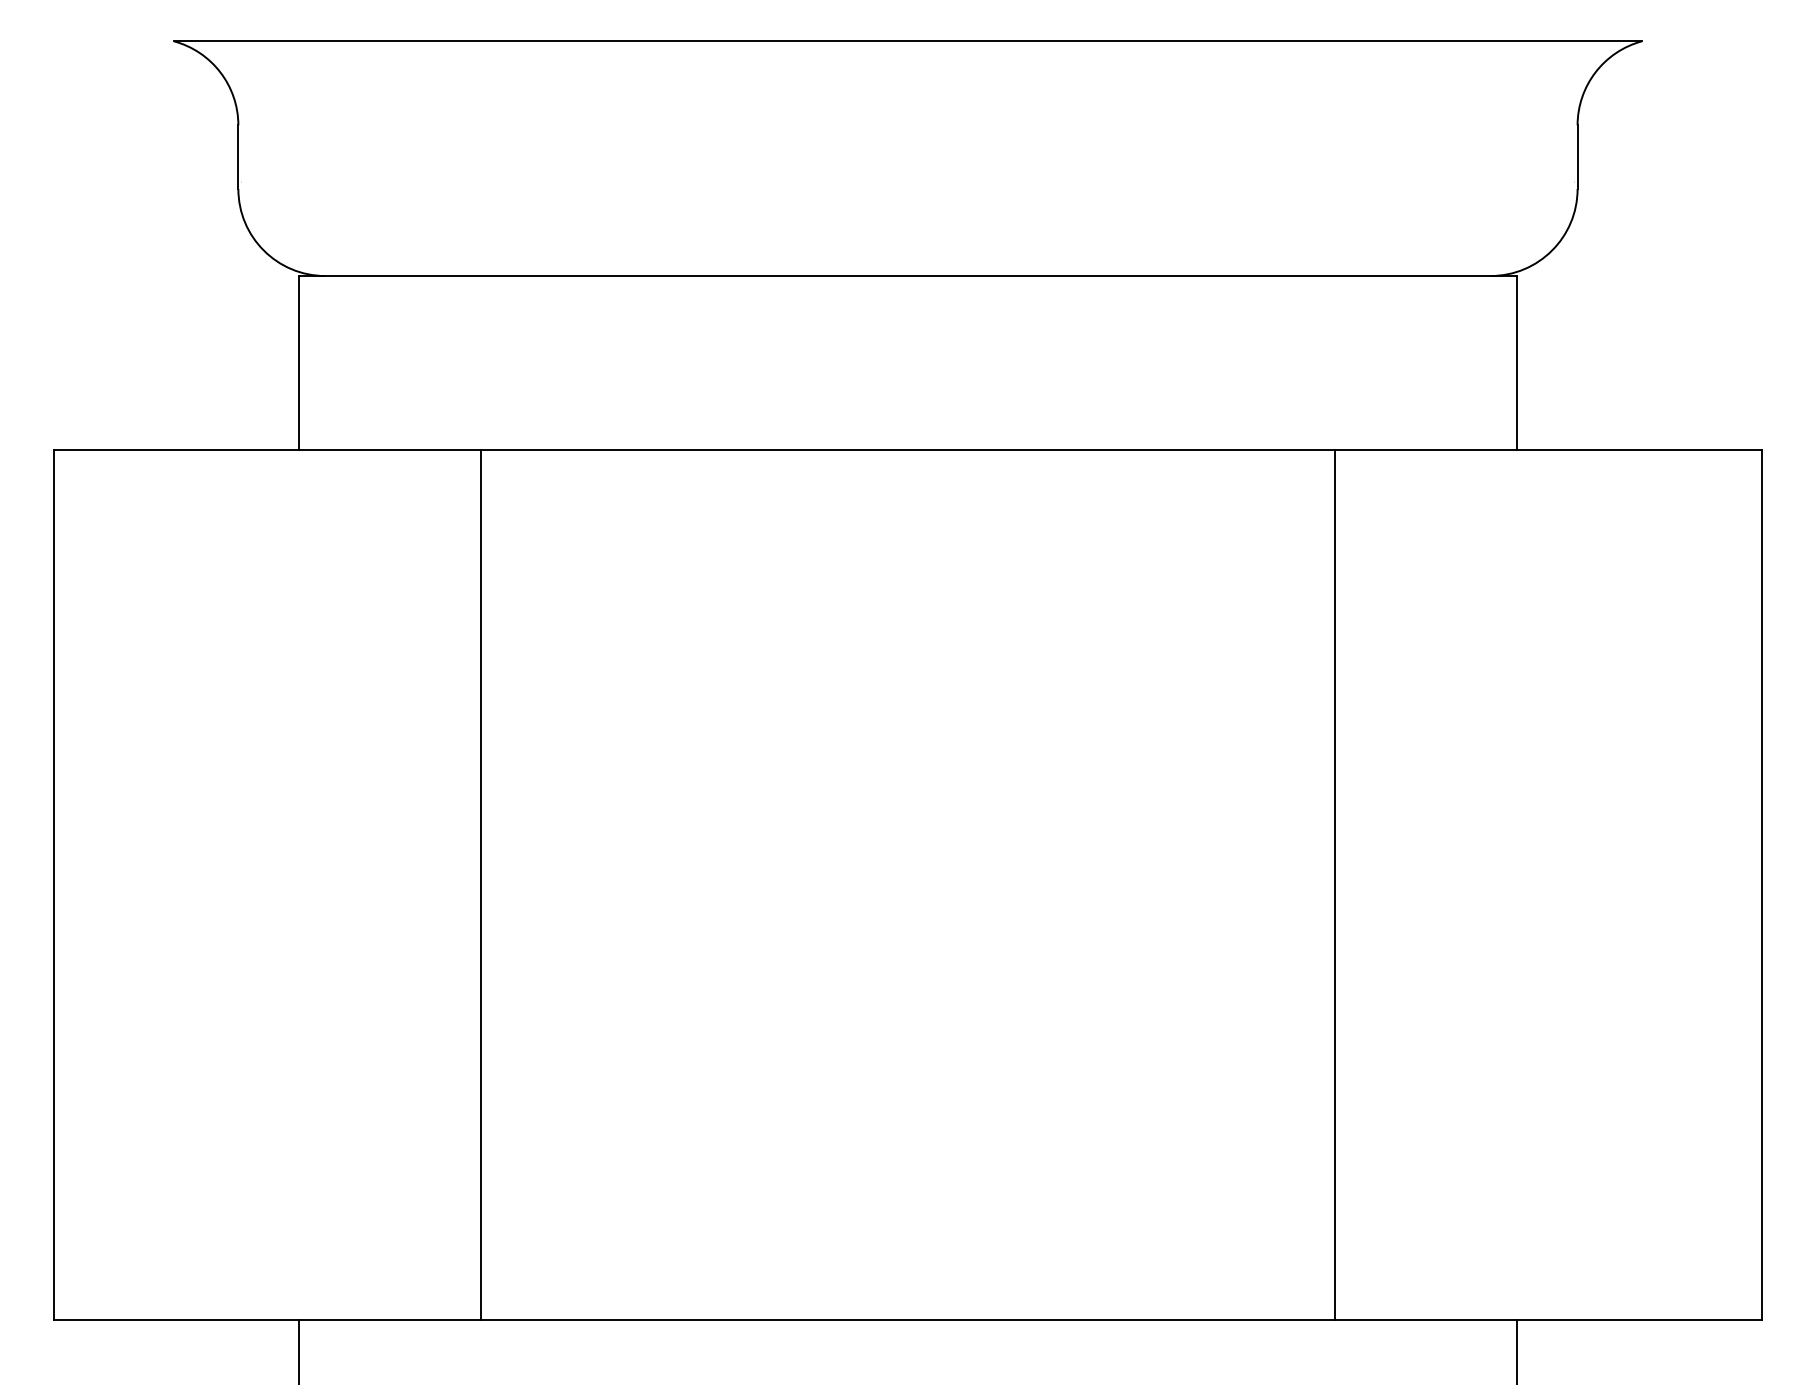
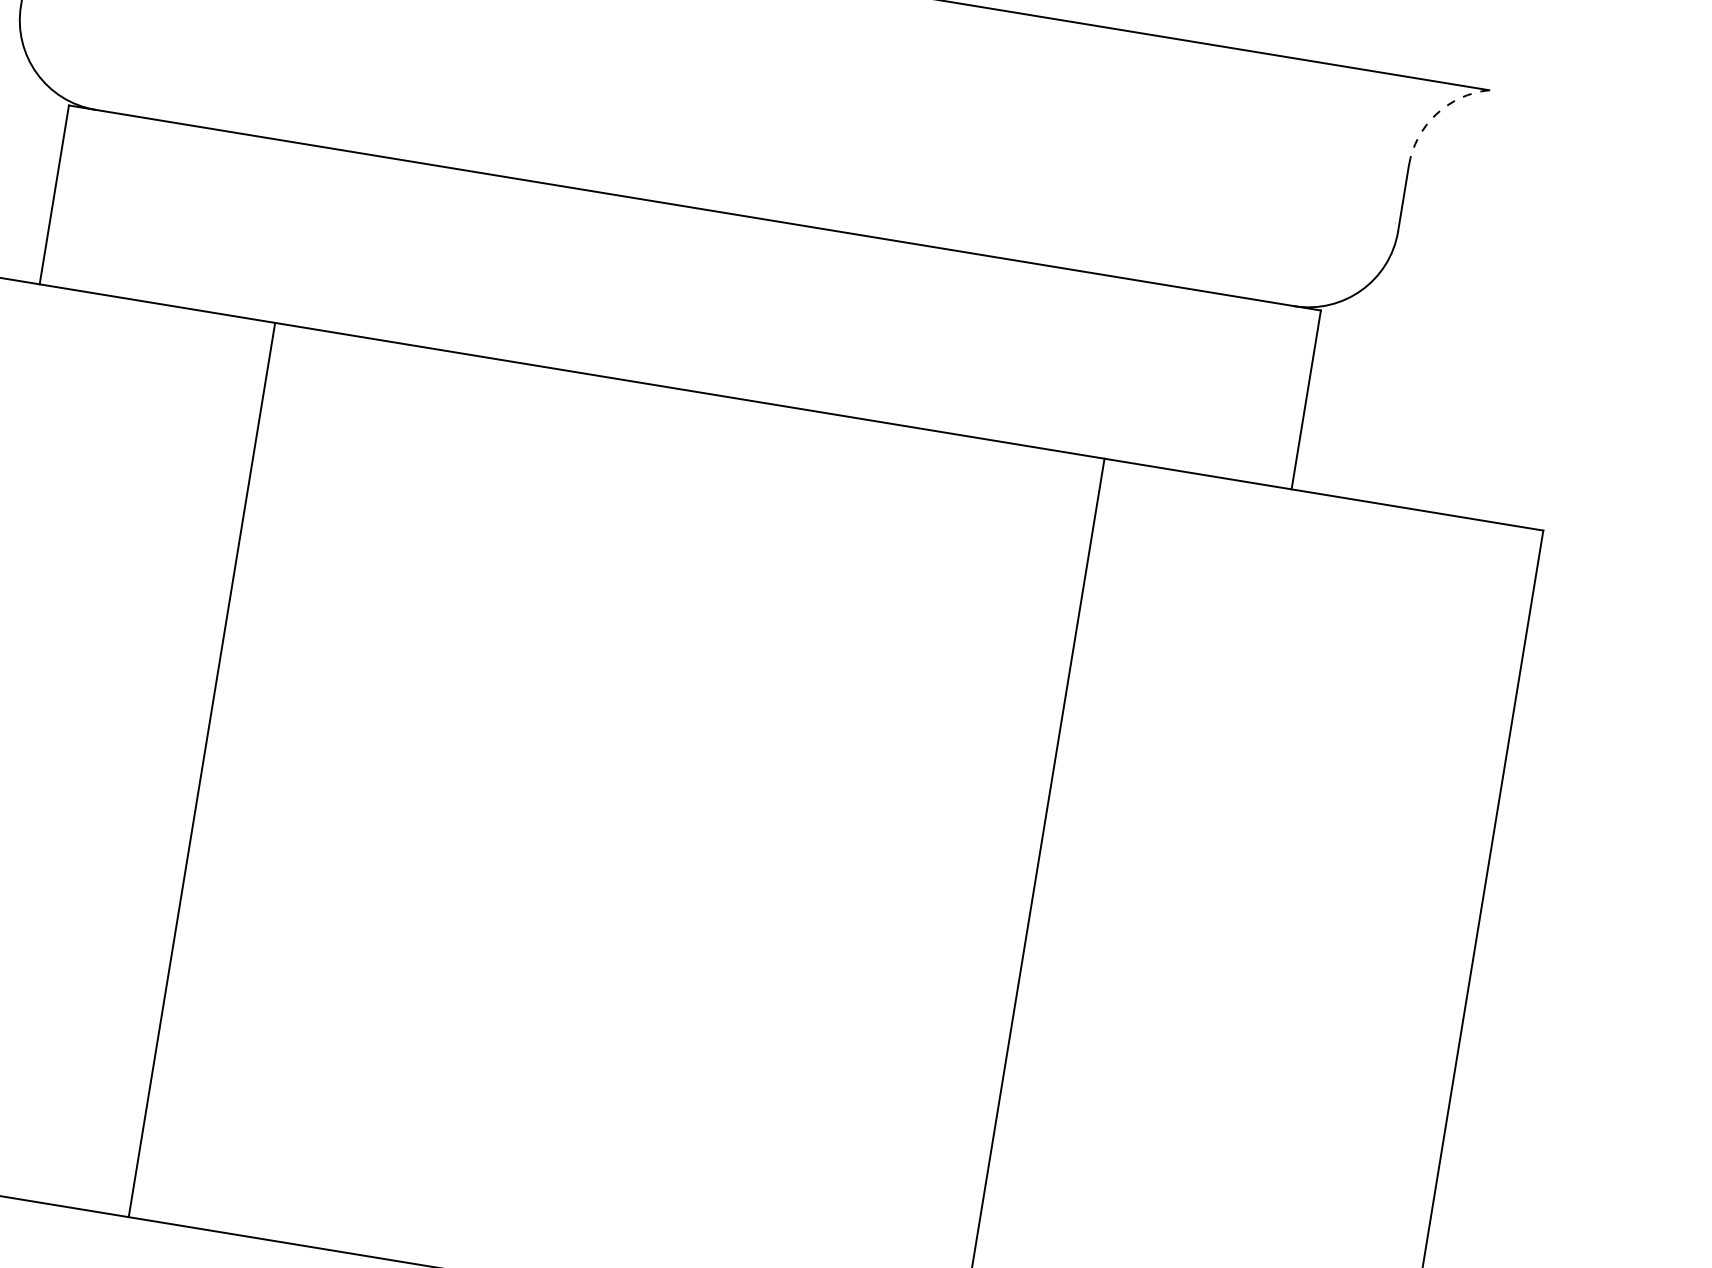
arc: (1595, 72) -> (1436, 114), solid -> dashed
line: (481, 884) -> (202, 769), moved

